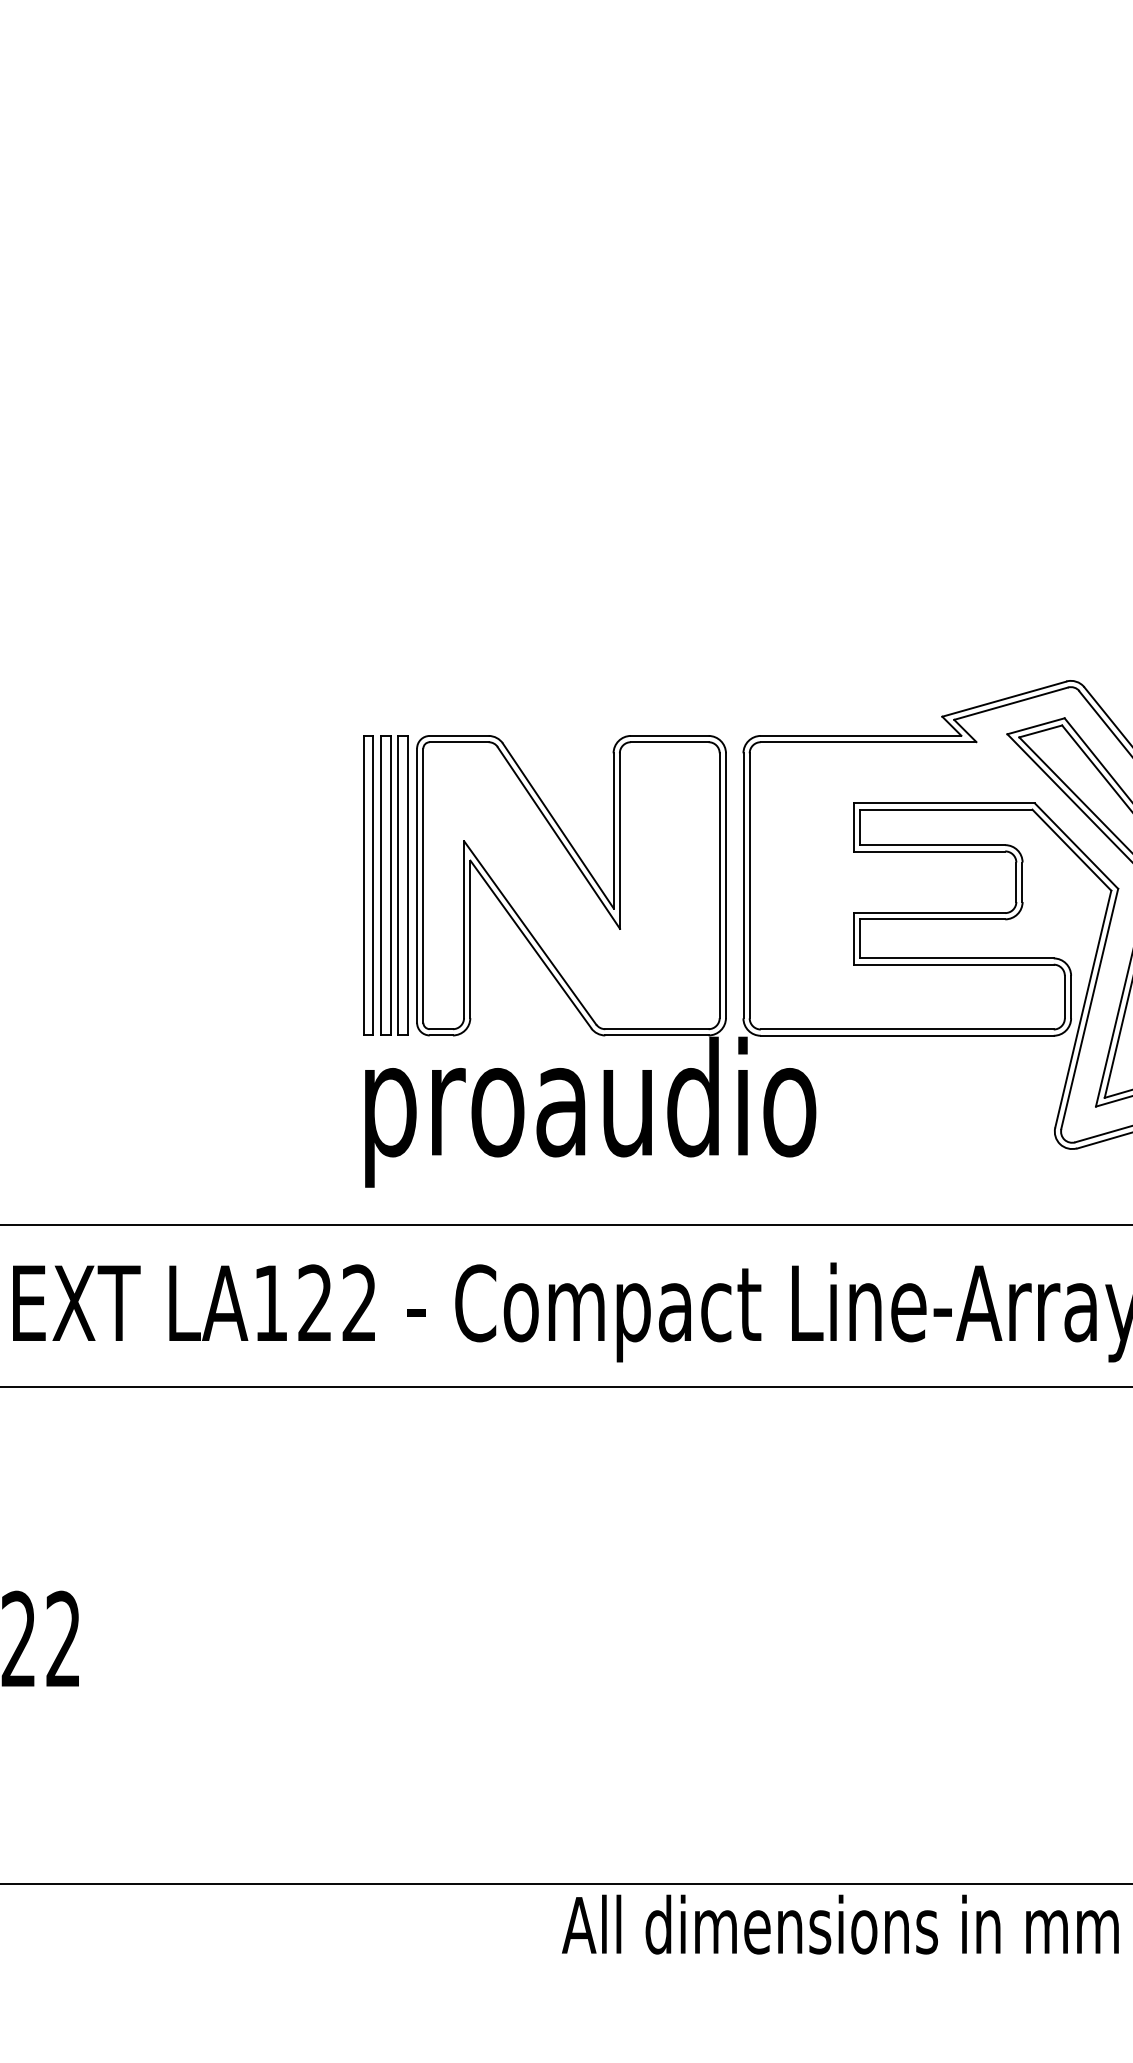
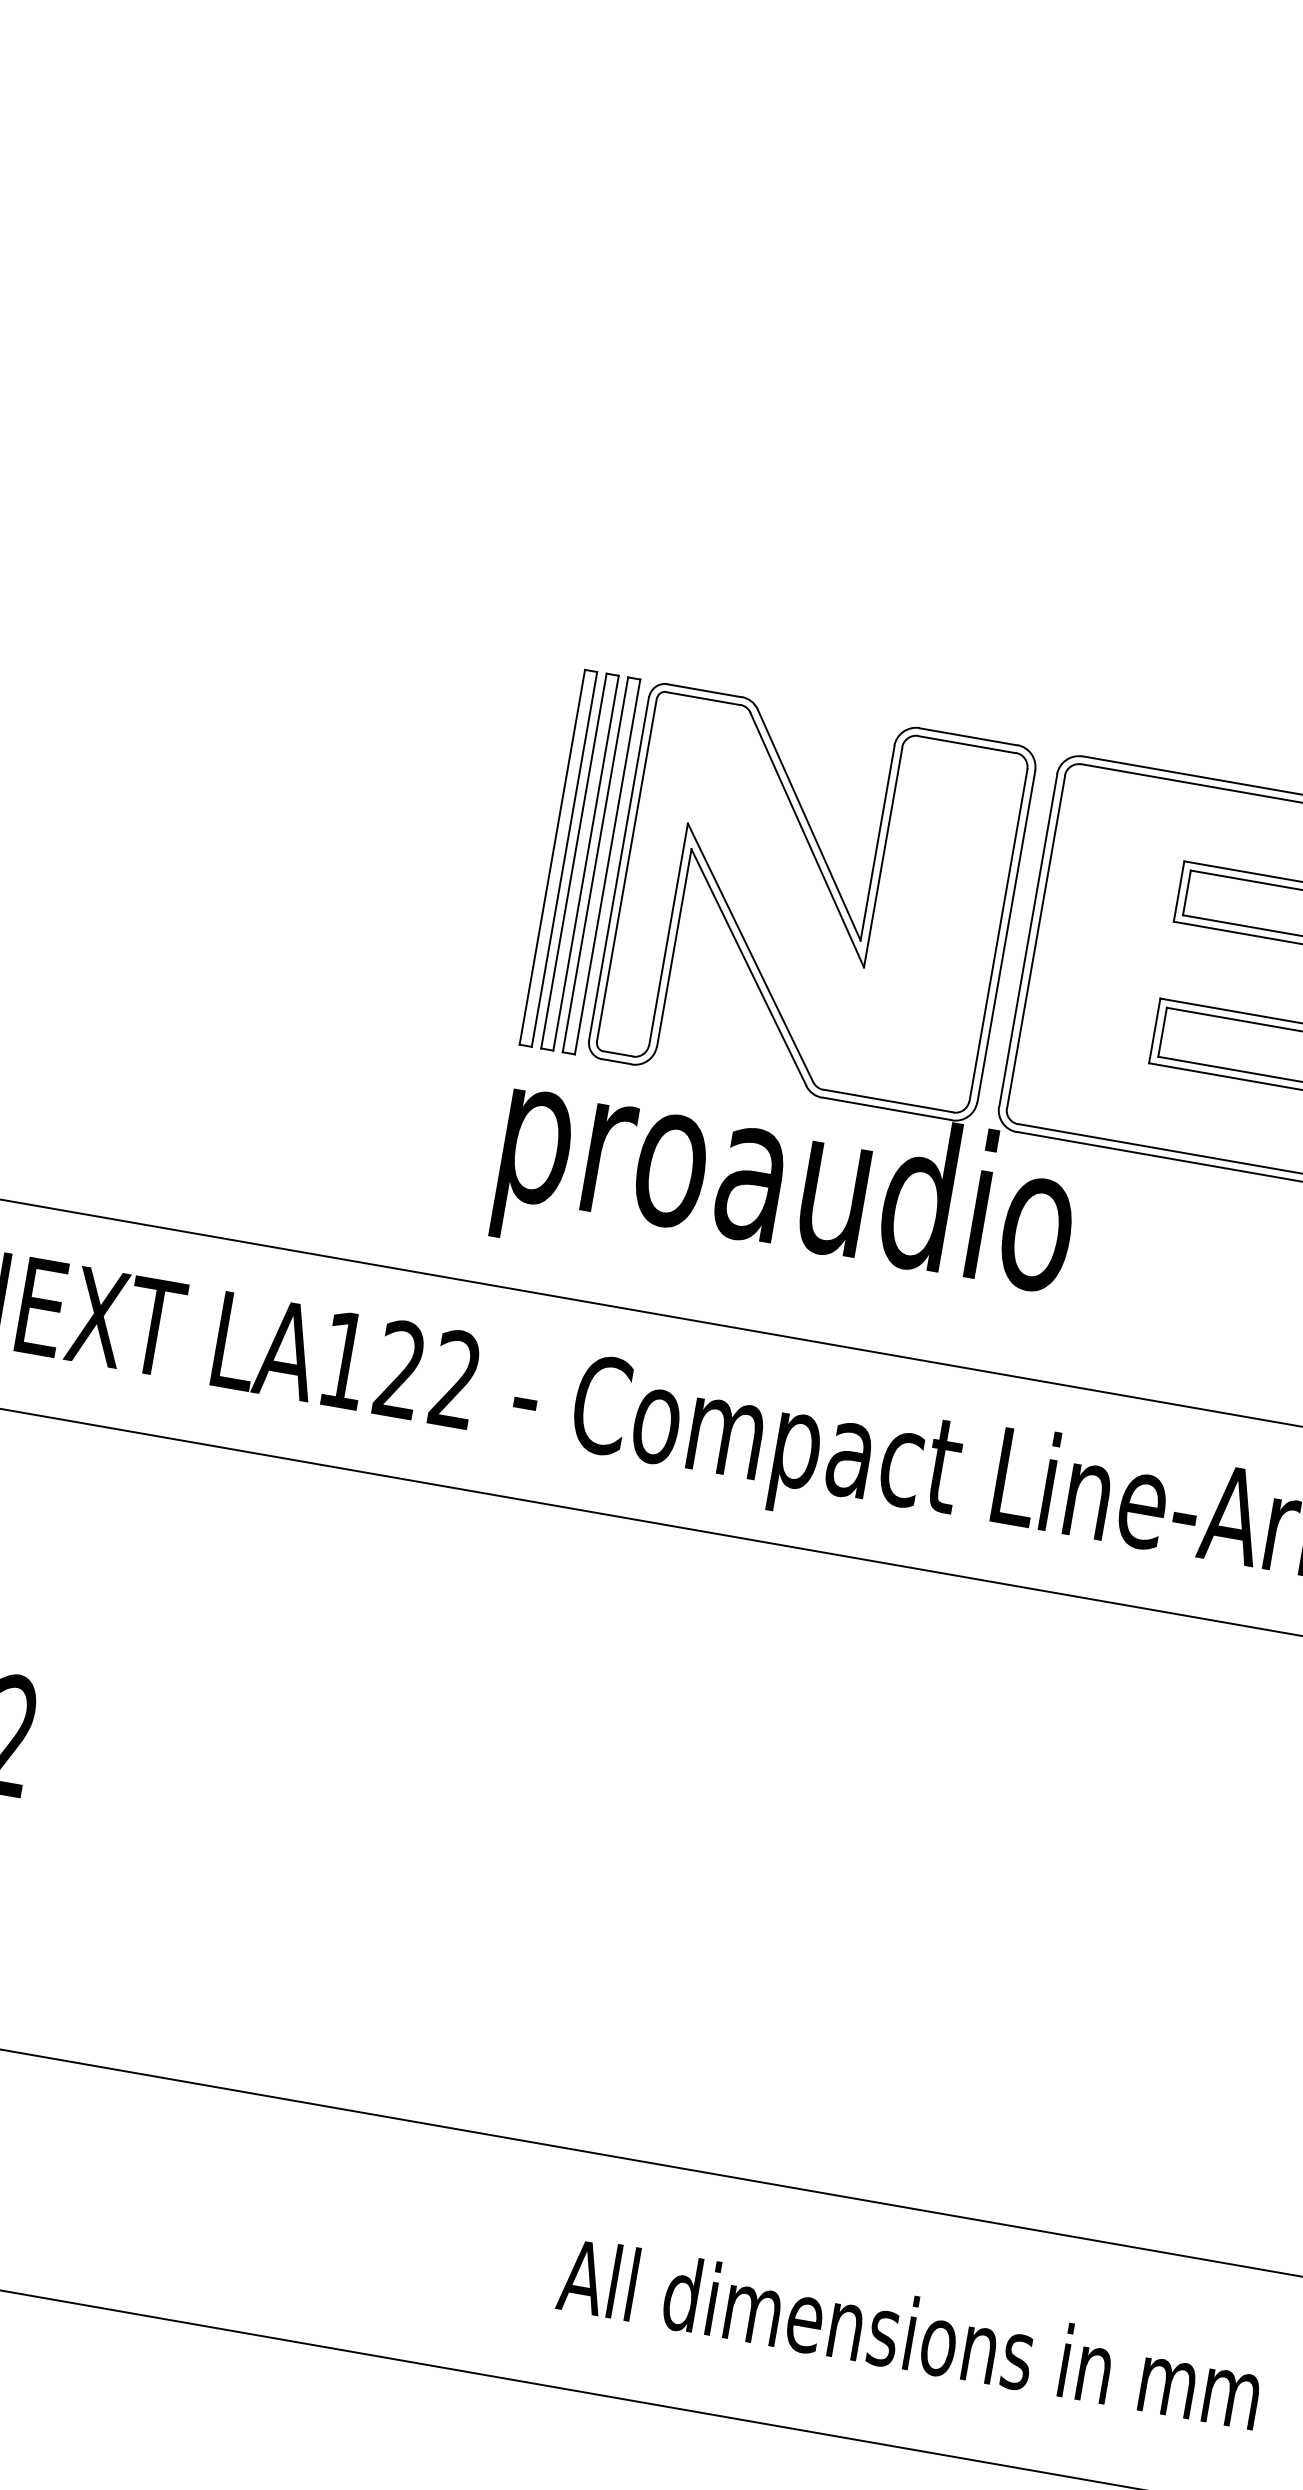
text: (840, 1924) -> (910, 2333), moved

